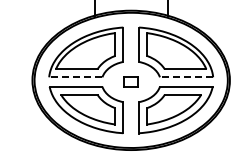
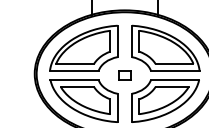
line: (75, 77) -> (74, 71), dashed -> solid
line: (186, 77) -> (175, 71), dashed -> solid

